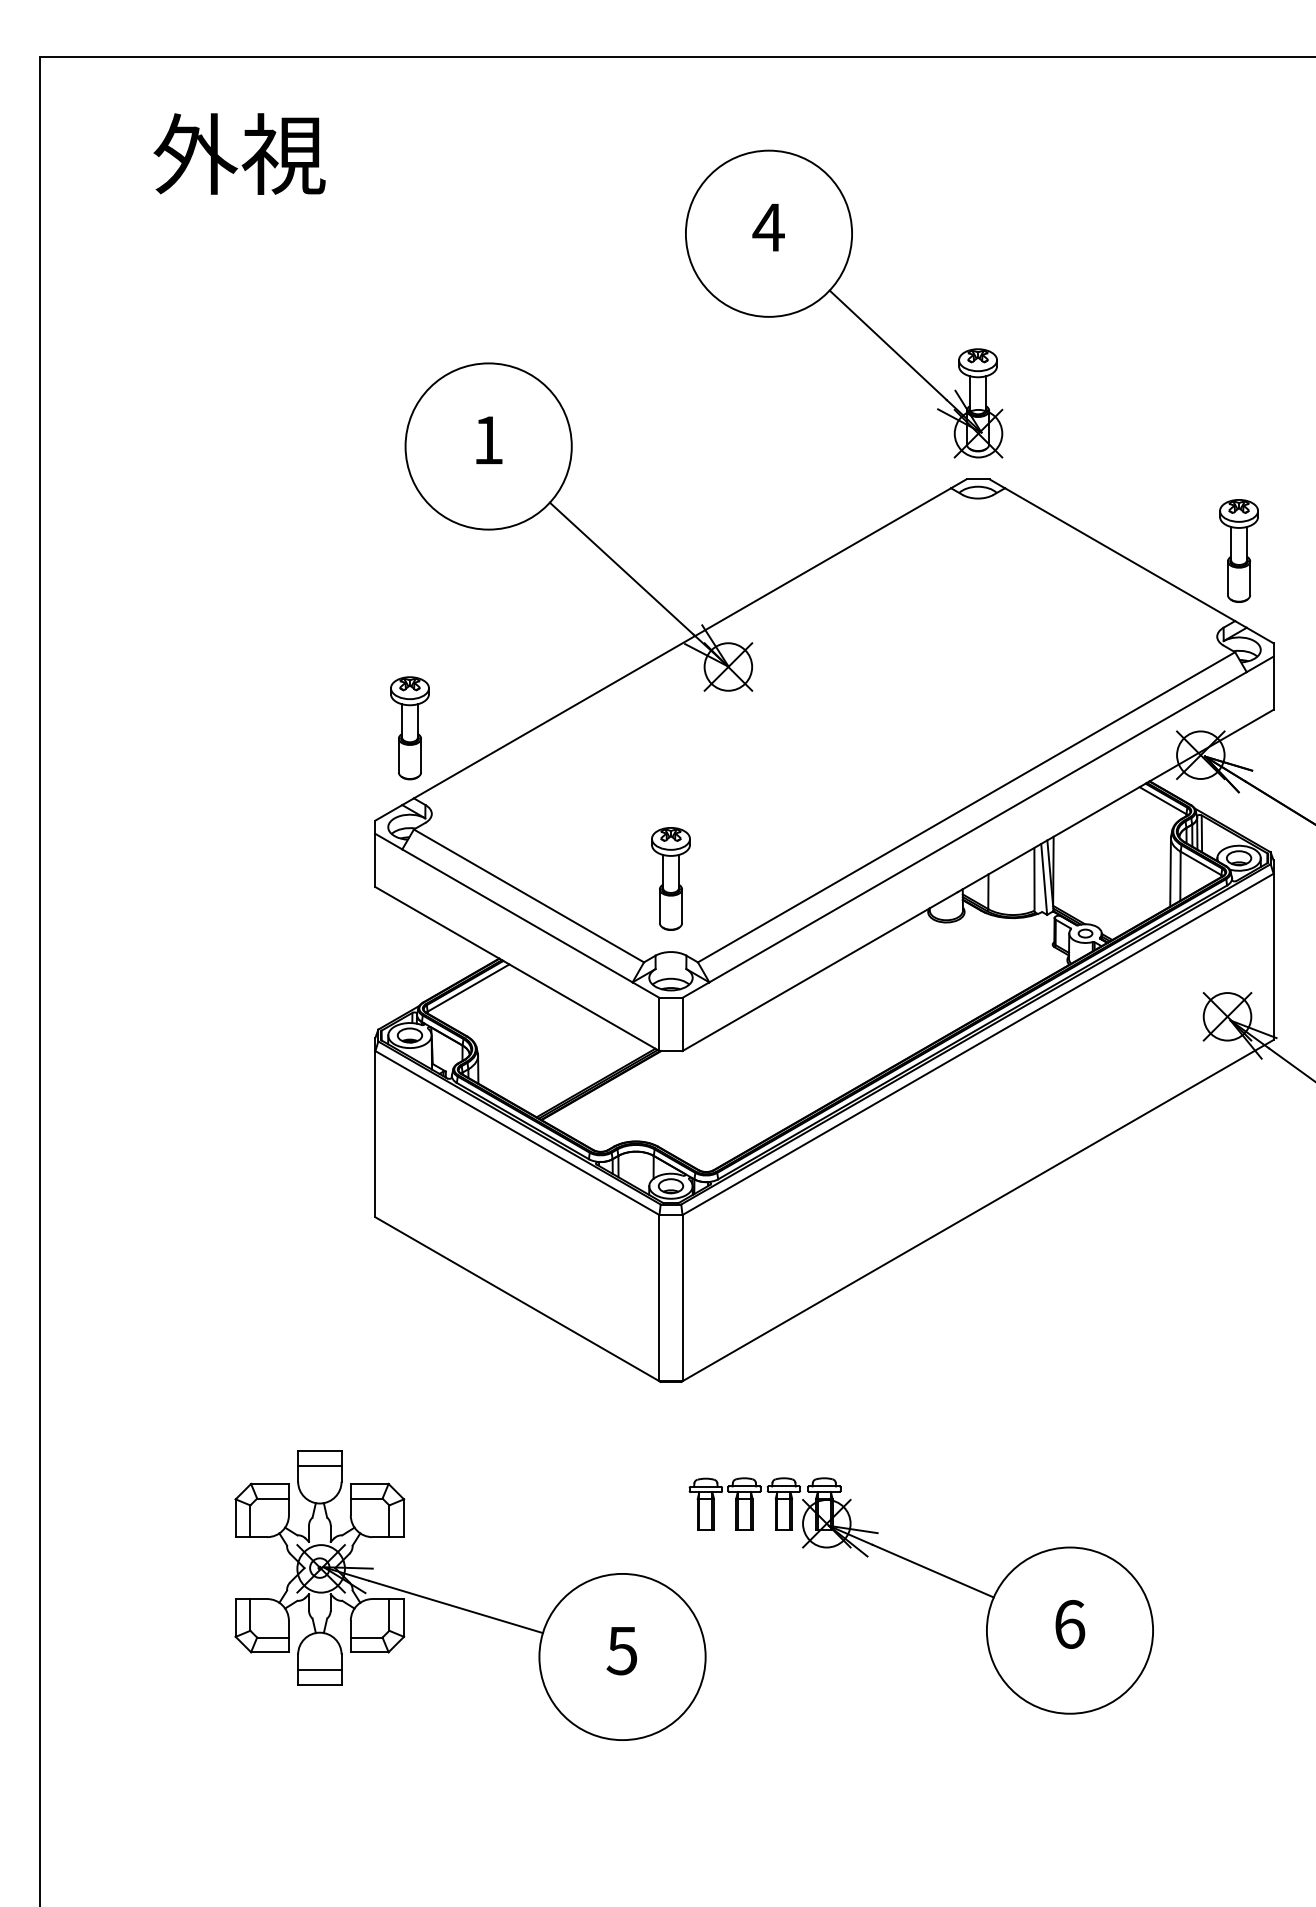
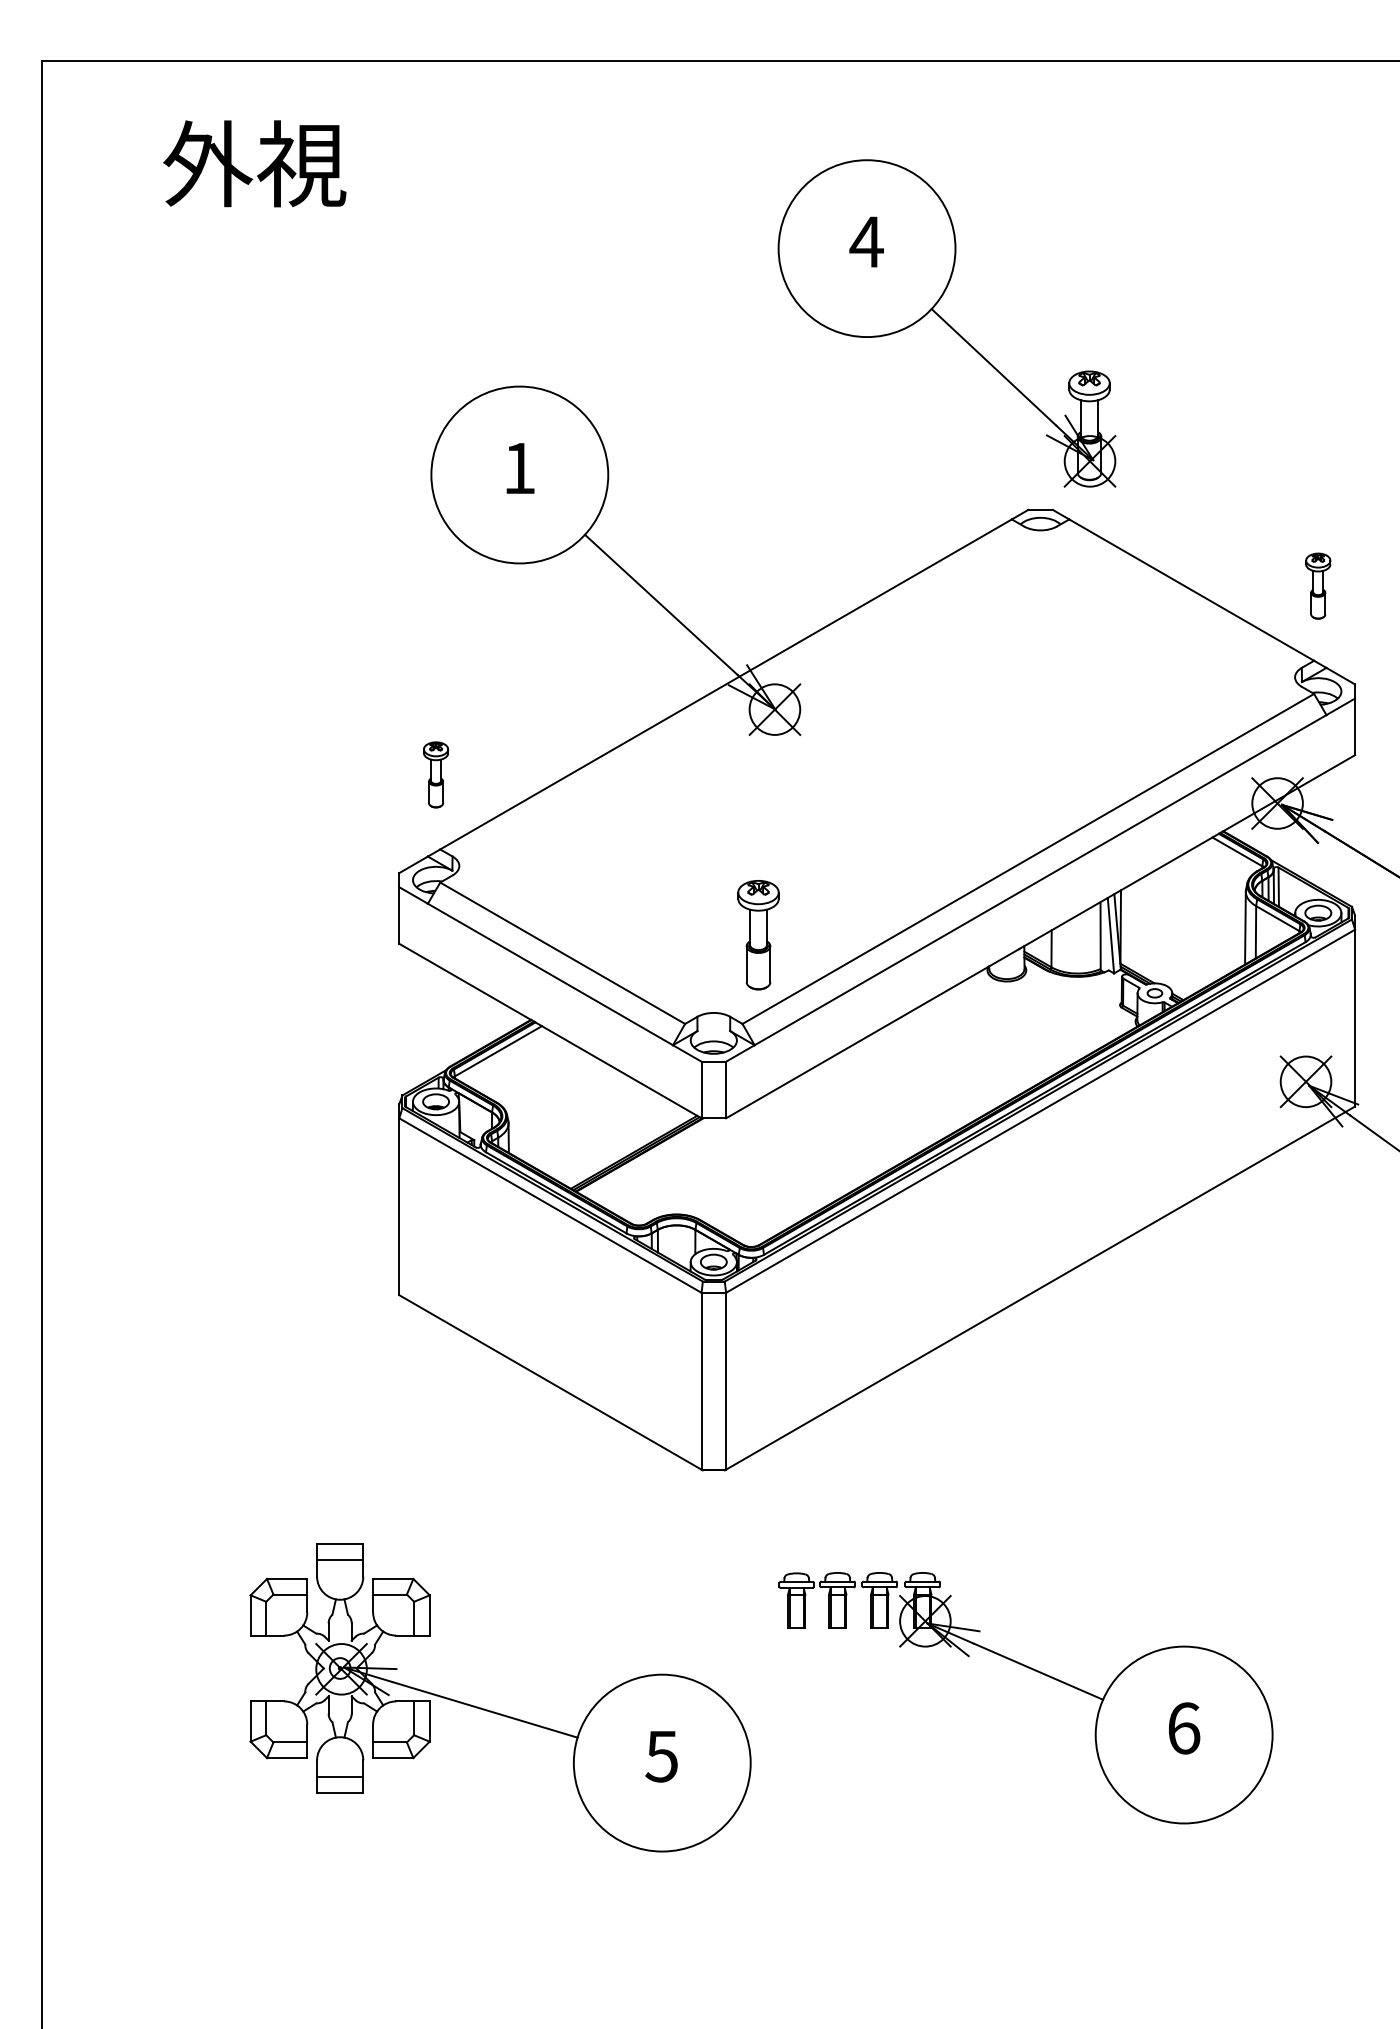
part: (844, 303) -> (947, 322), moved
part: (1238, 550) -> (1317, 585), size x0.6
part: (409, 728) -> (435, 775), size x0.6
part: (670, 878) -> (757, 934), moved
part: (928, 1570) -> (1033, 1671), moved

